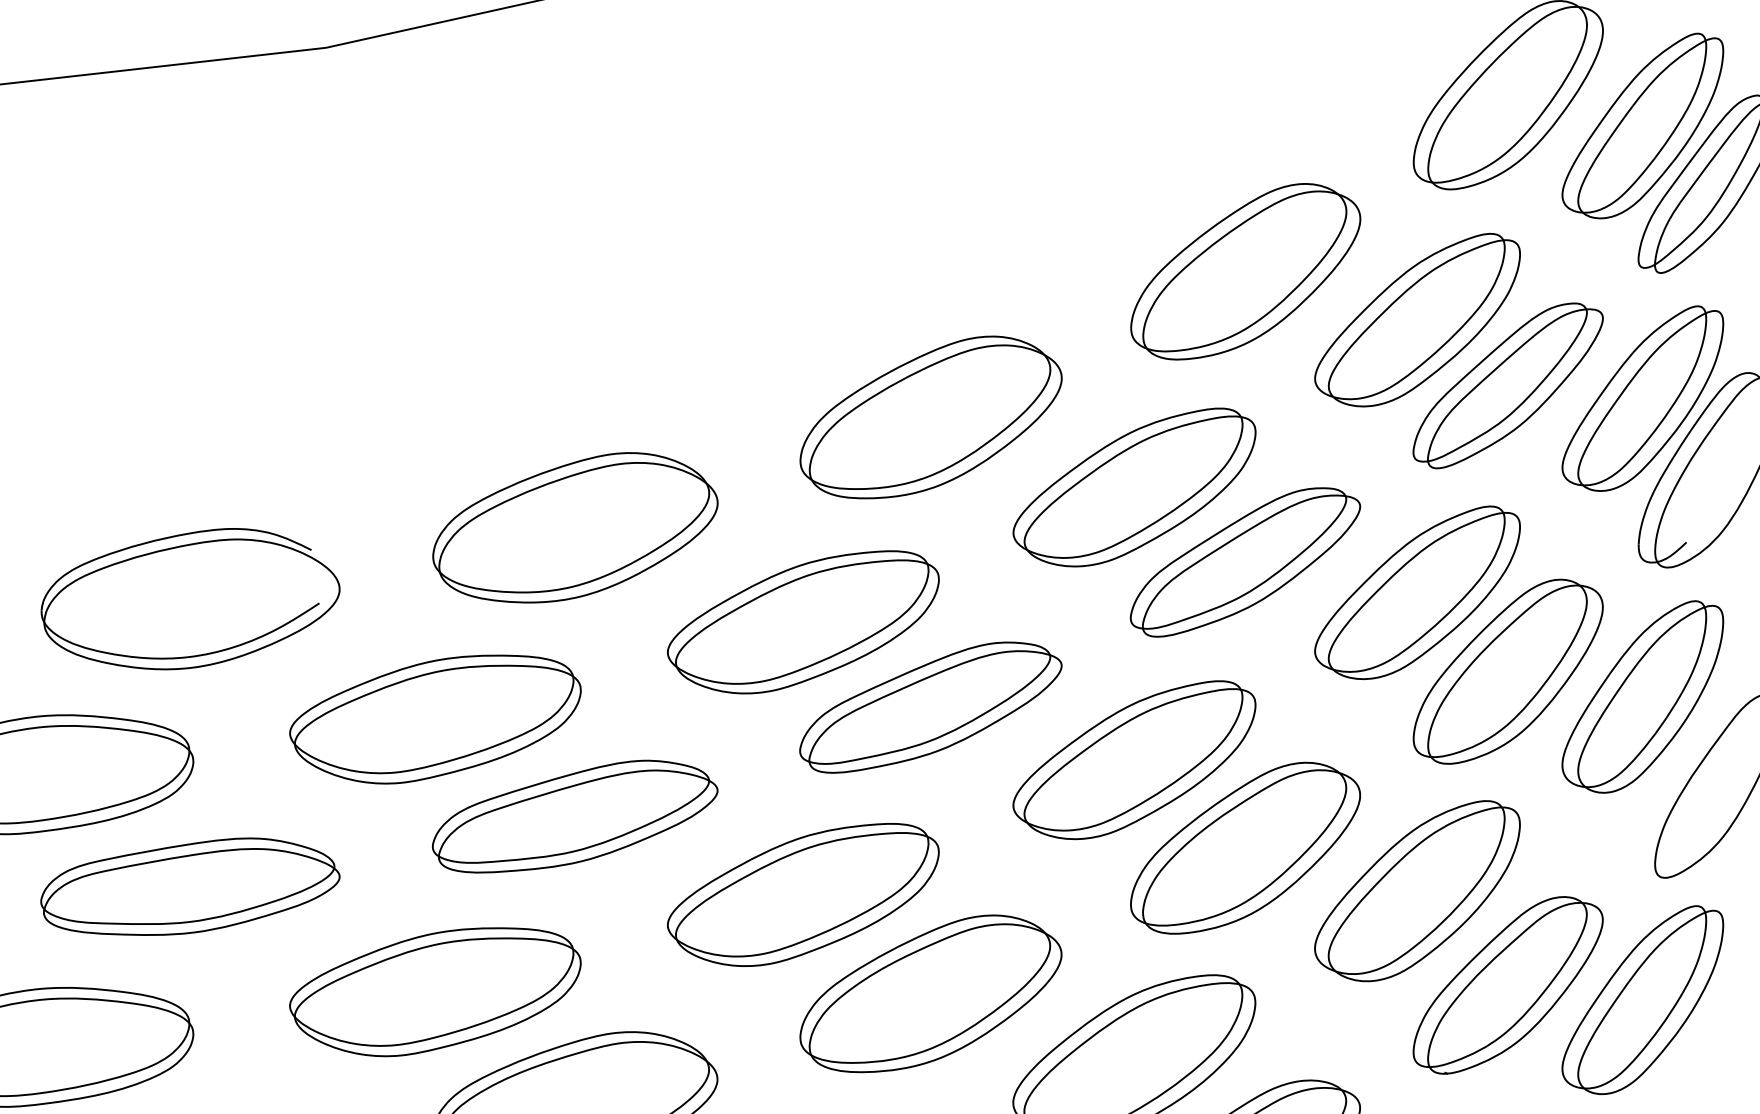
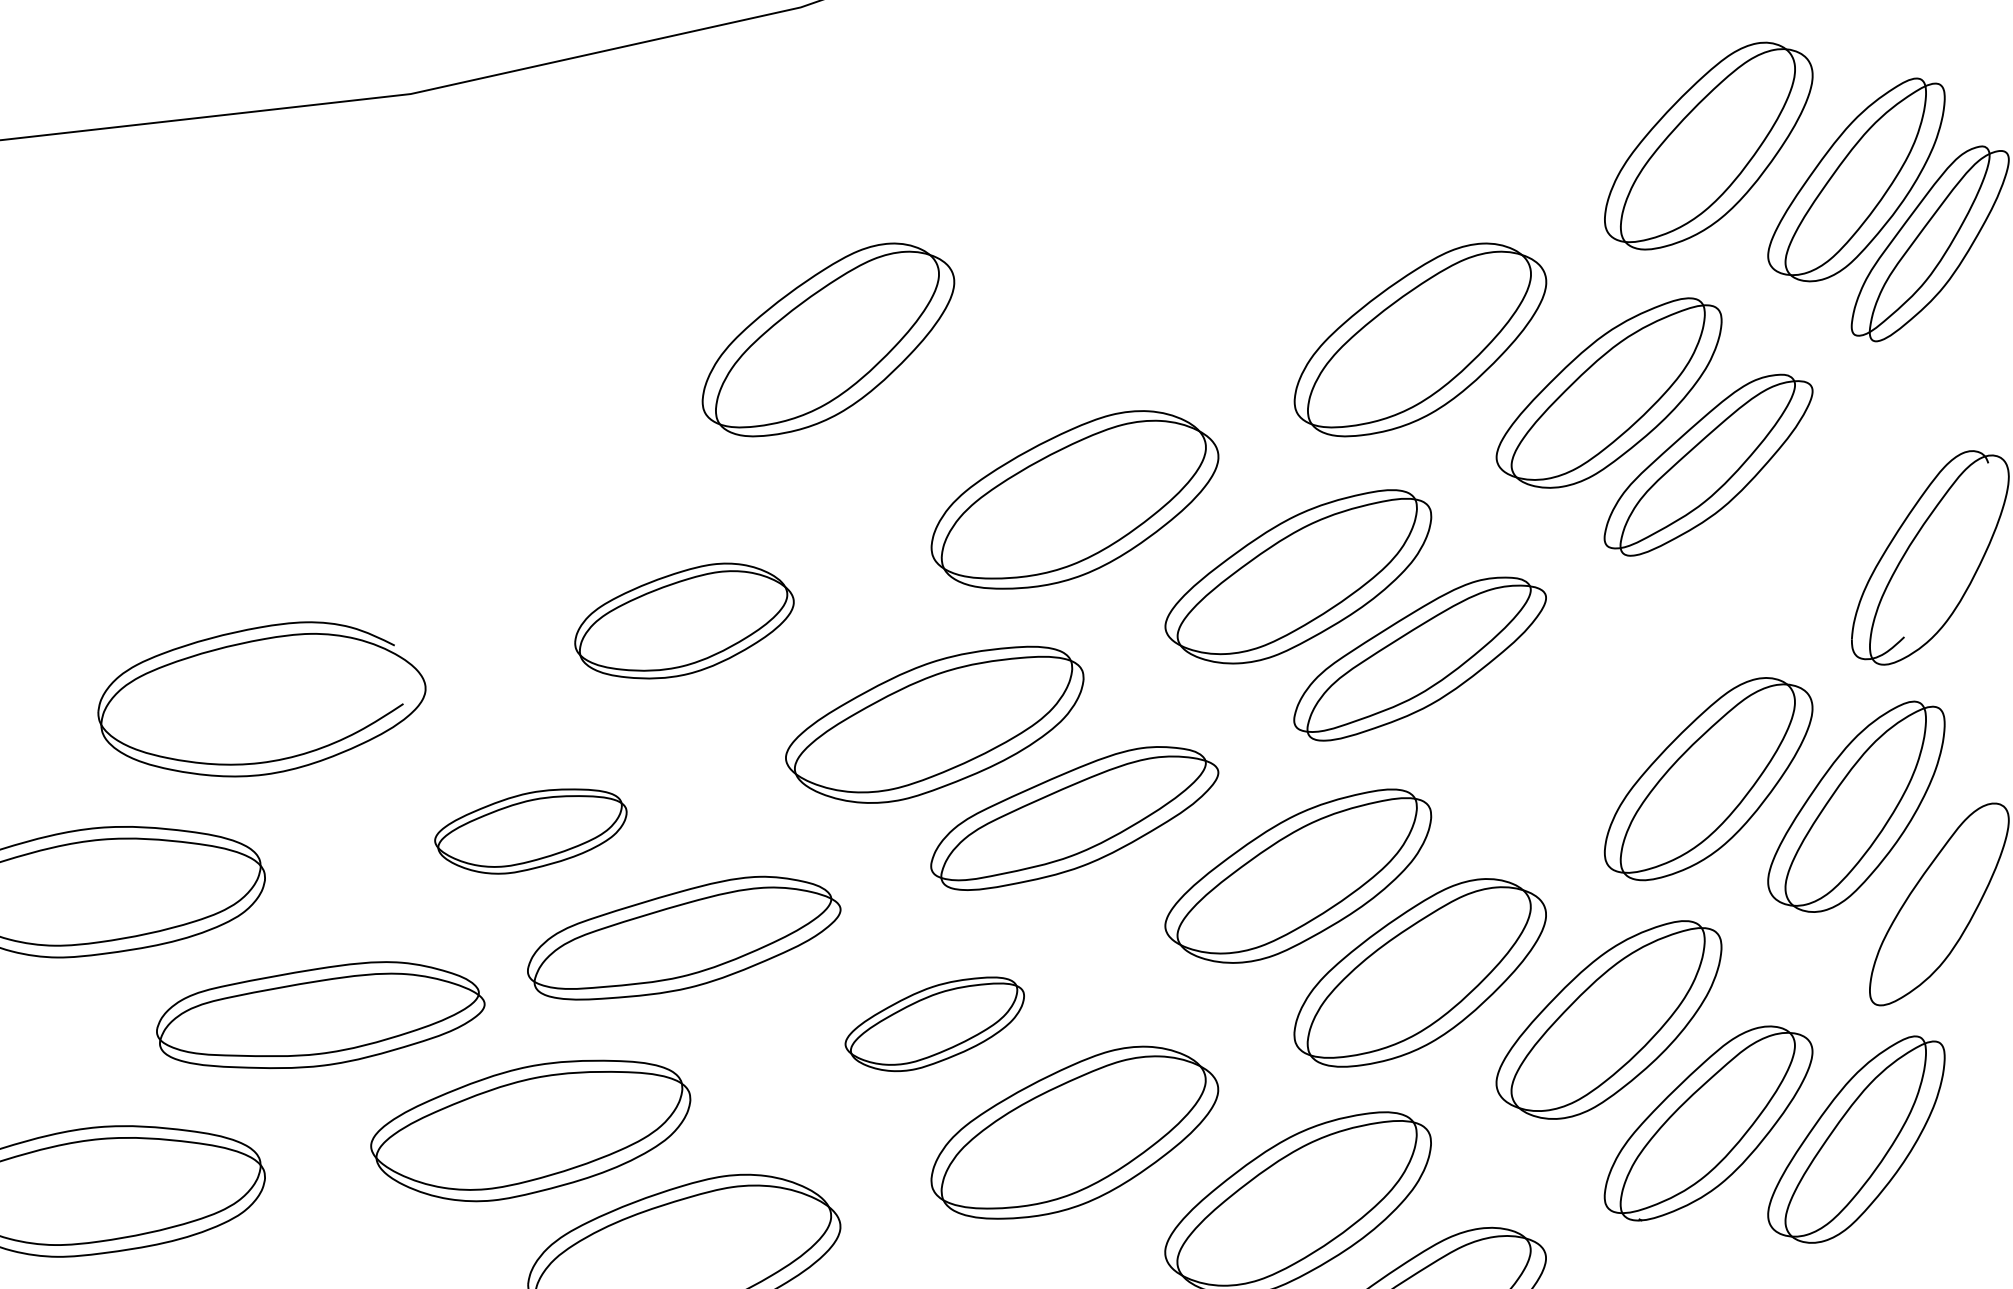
part: (706, 271) -> (828, 339), added
part: (1642, 398) -> (1856, 479), removed
part: (575, 527) -> (684, 620), size x0.7
part: (1417, 592) -> (1608, 692), removed
part: (435, 719) -> (530, 831), size x0.6
part: (190, 886) -> (320, 1014), moved
part: (803, 895) -> (934, 1024), size x0.6

